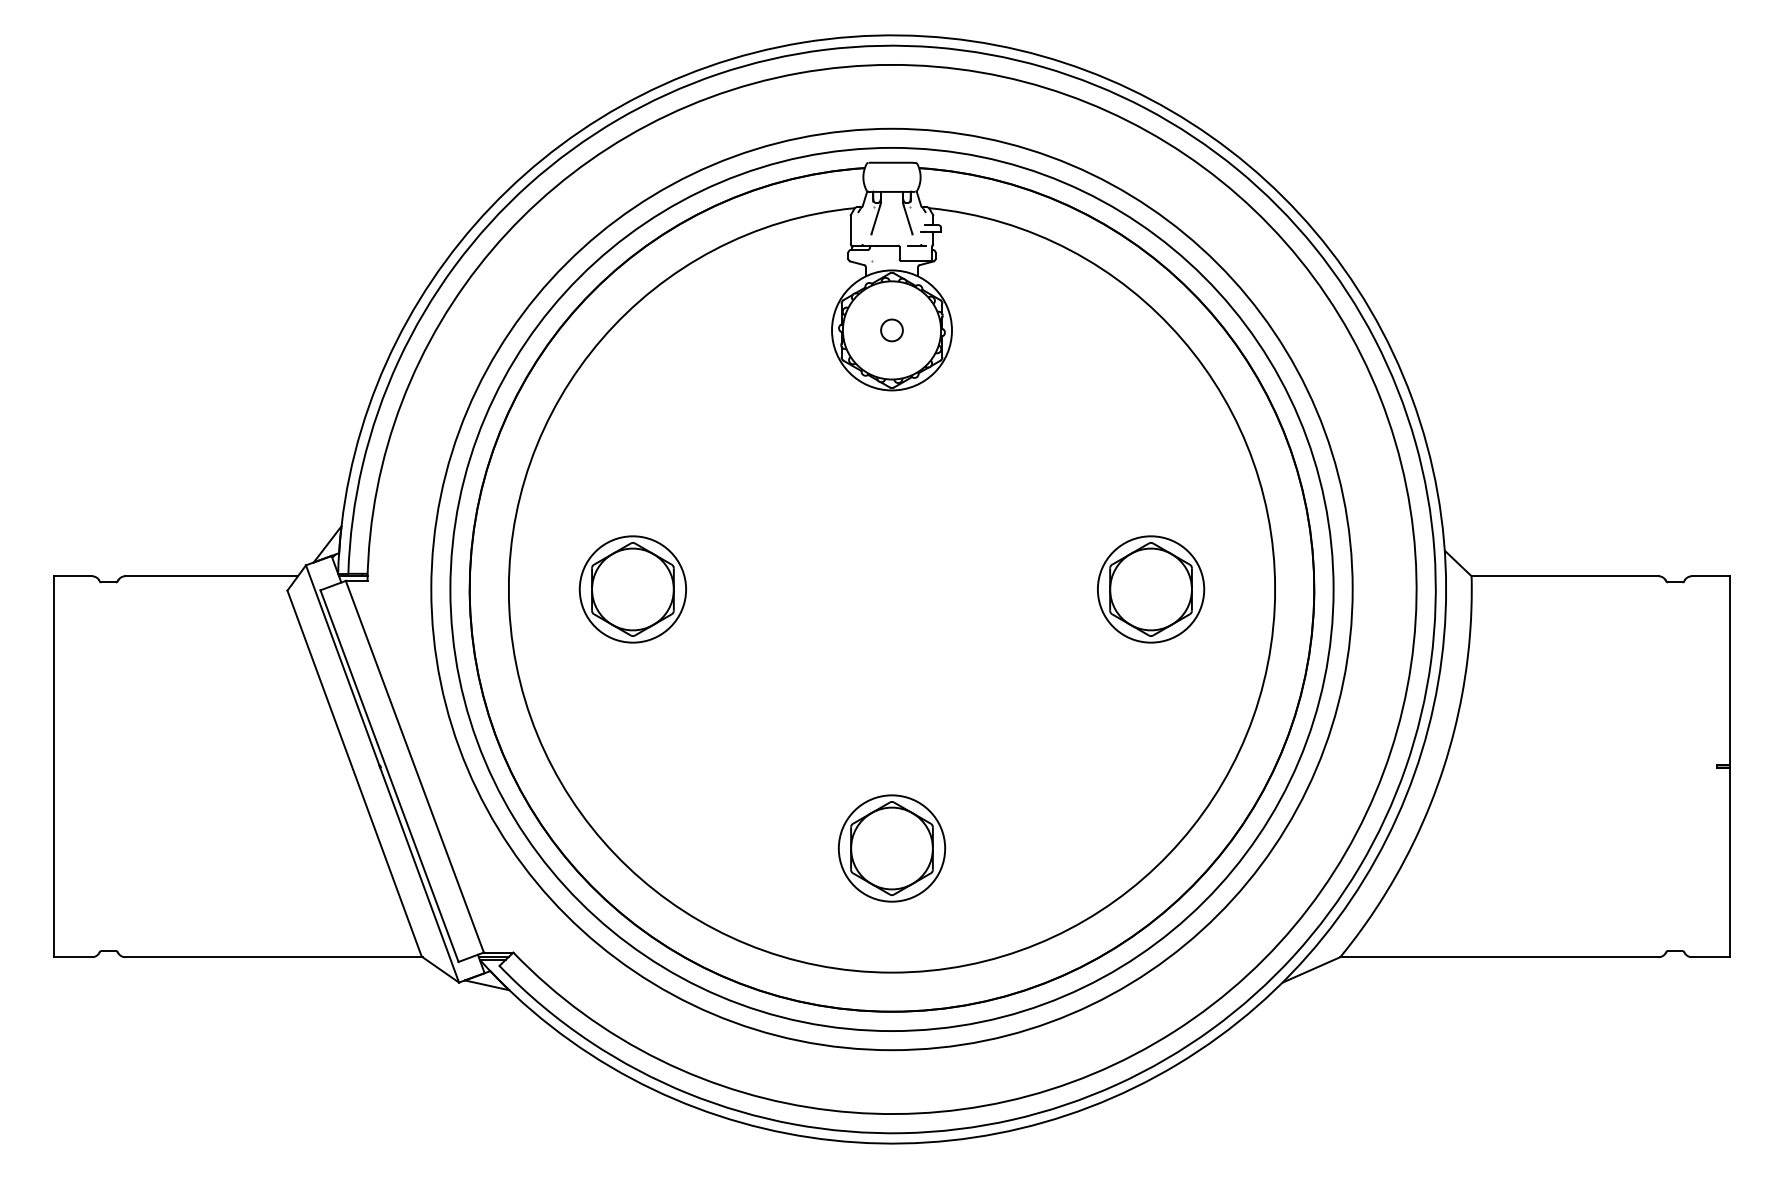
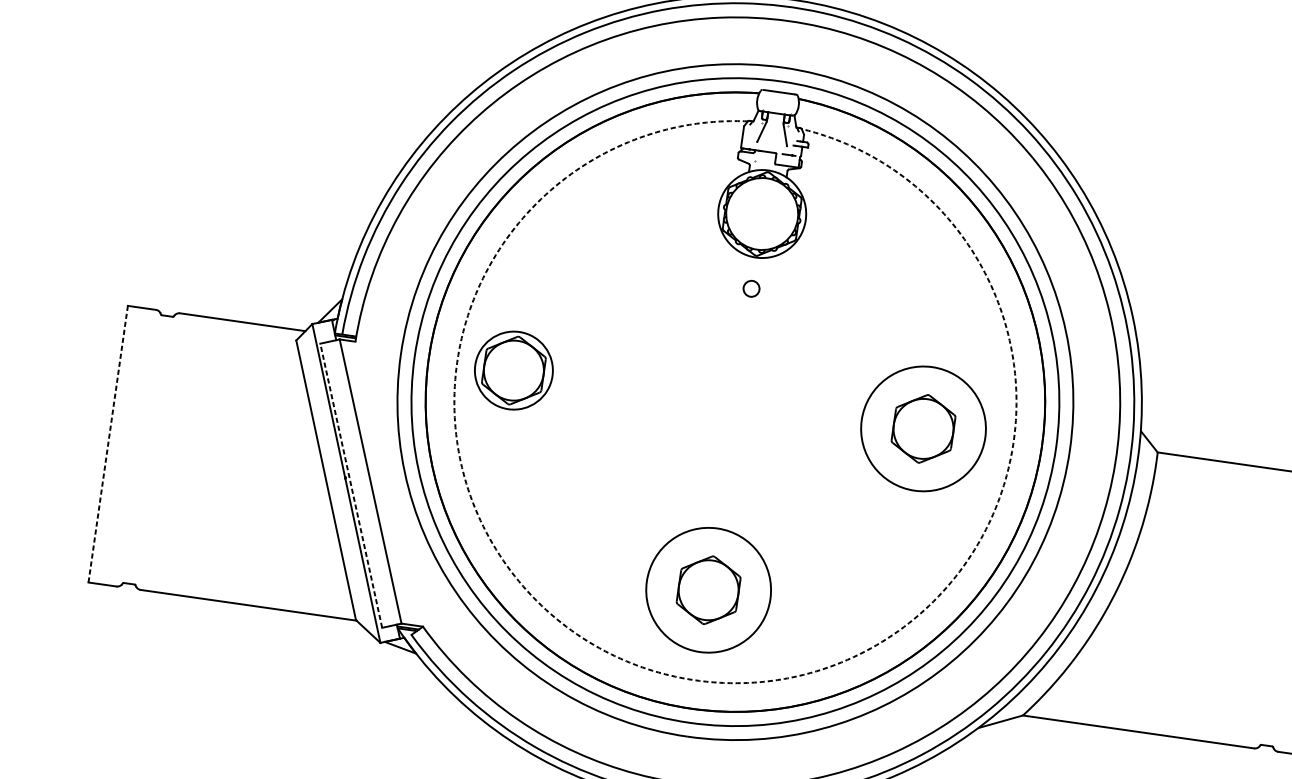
circle: (891, 330) -> (751, 288), moved
part: (632, 589) -> (513, 370), moved
circle: (1150, 589) -> (923, 428), size x1.6
line: (53, 766) -> (108, 444), solid -> dashed
line: (389, 775) -> (351, 485), solid -> dashed
circle: (891, 848) -> (708, 590), size x1.6
arc: (892, 972) -> (696, 680), solid -> dashed

